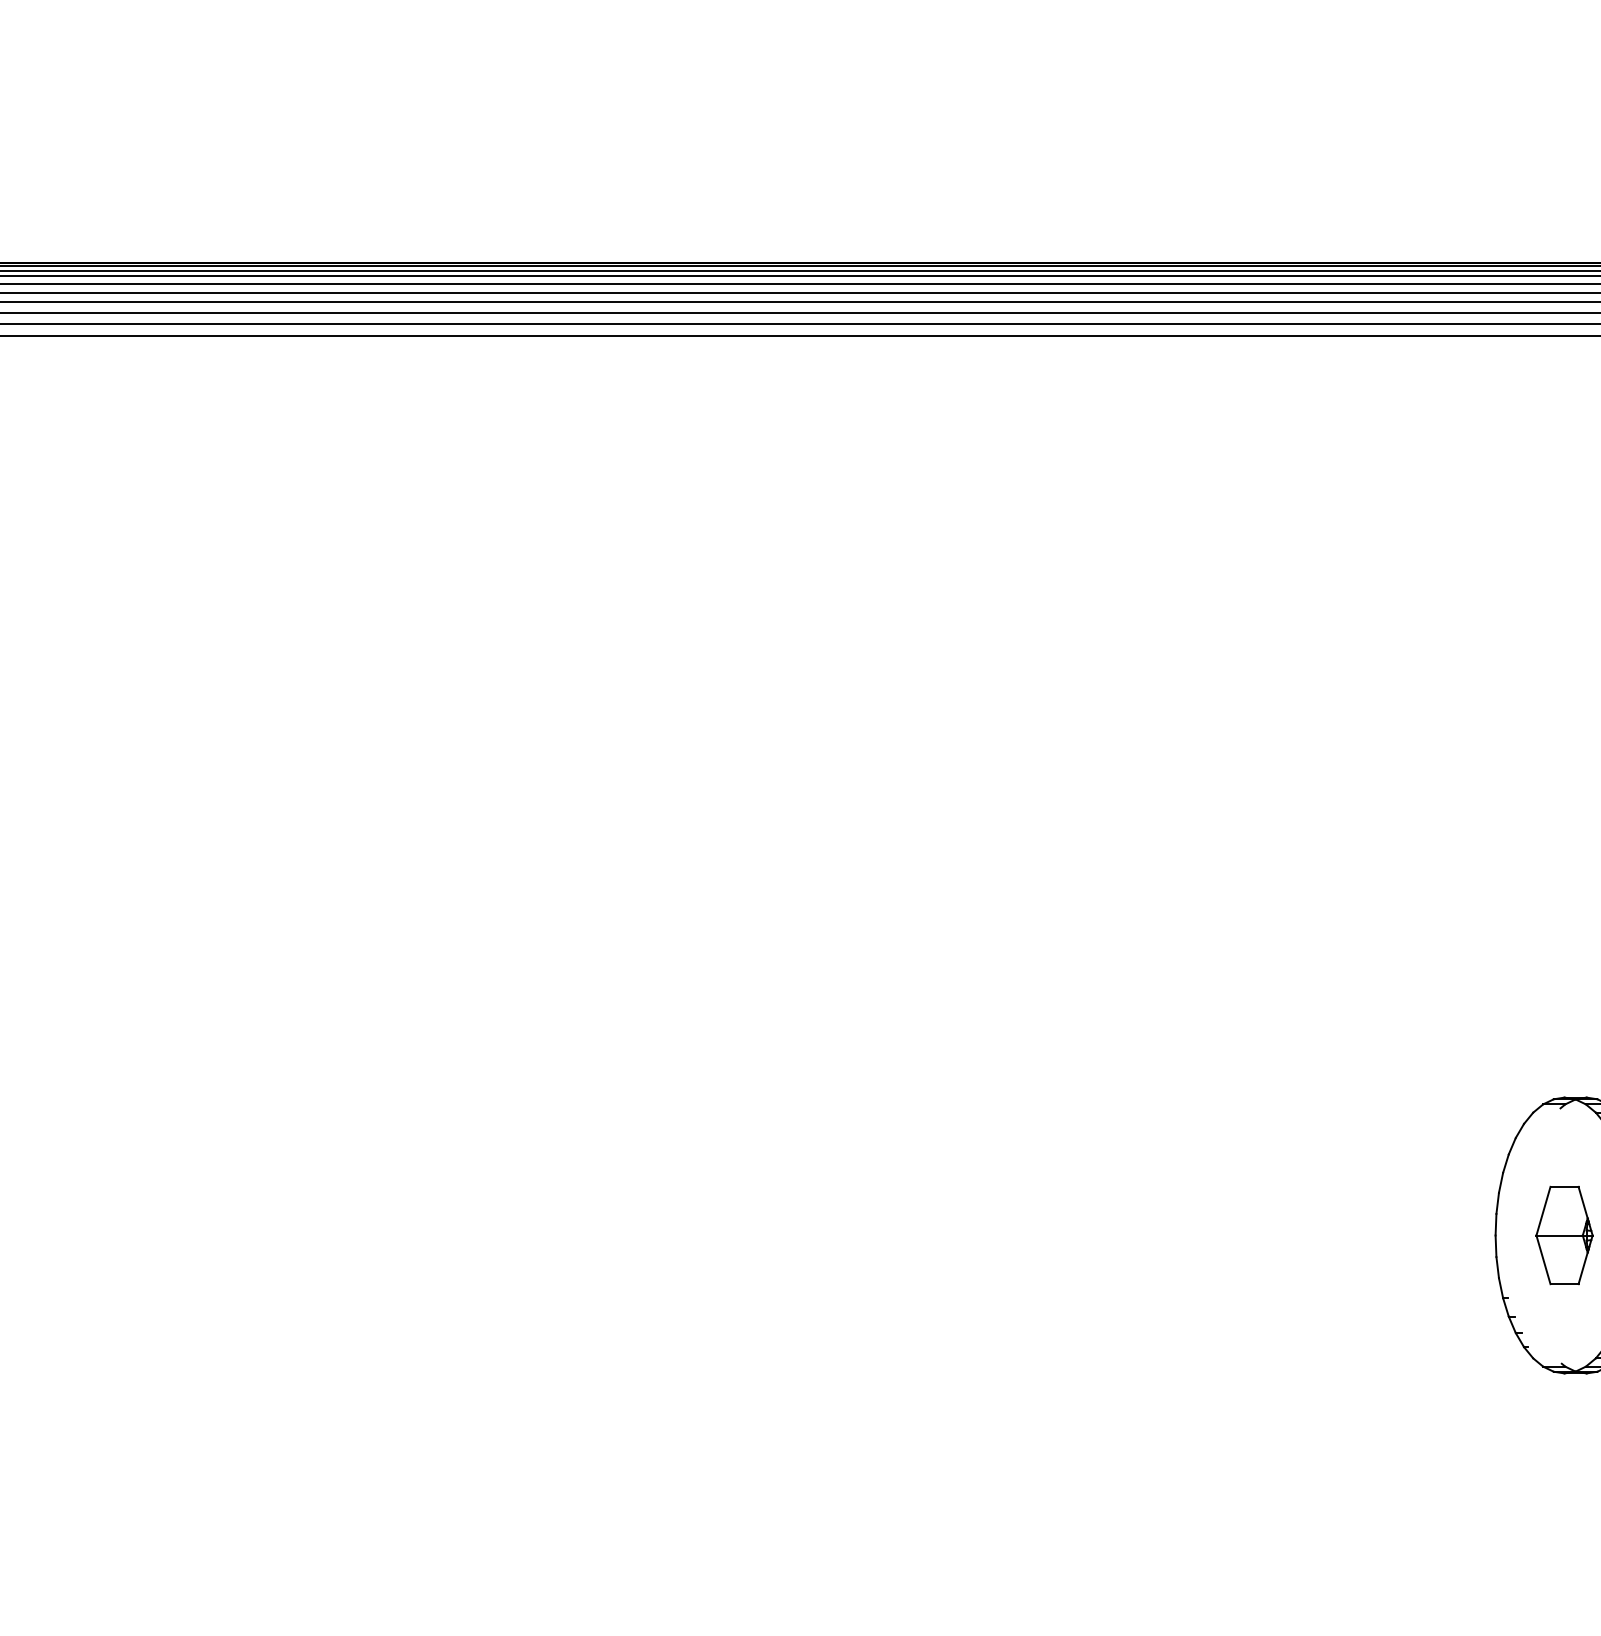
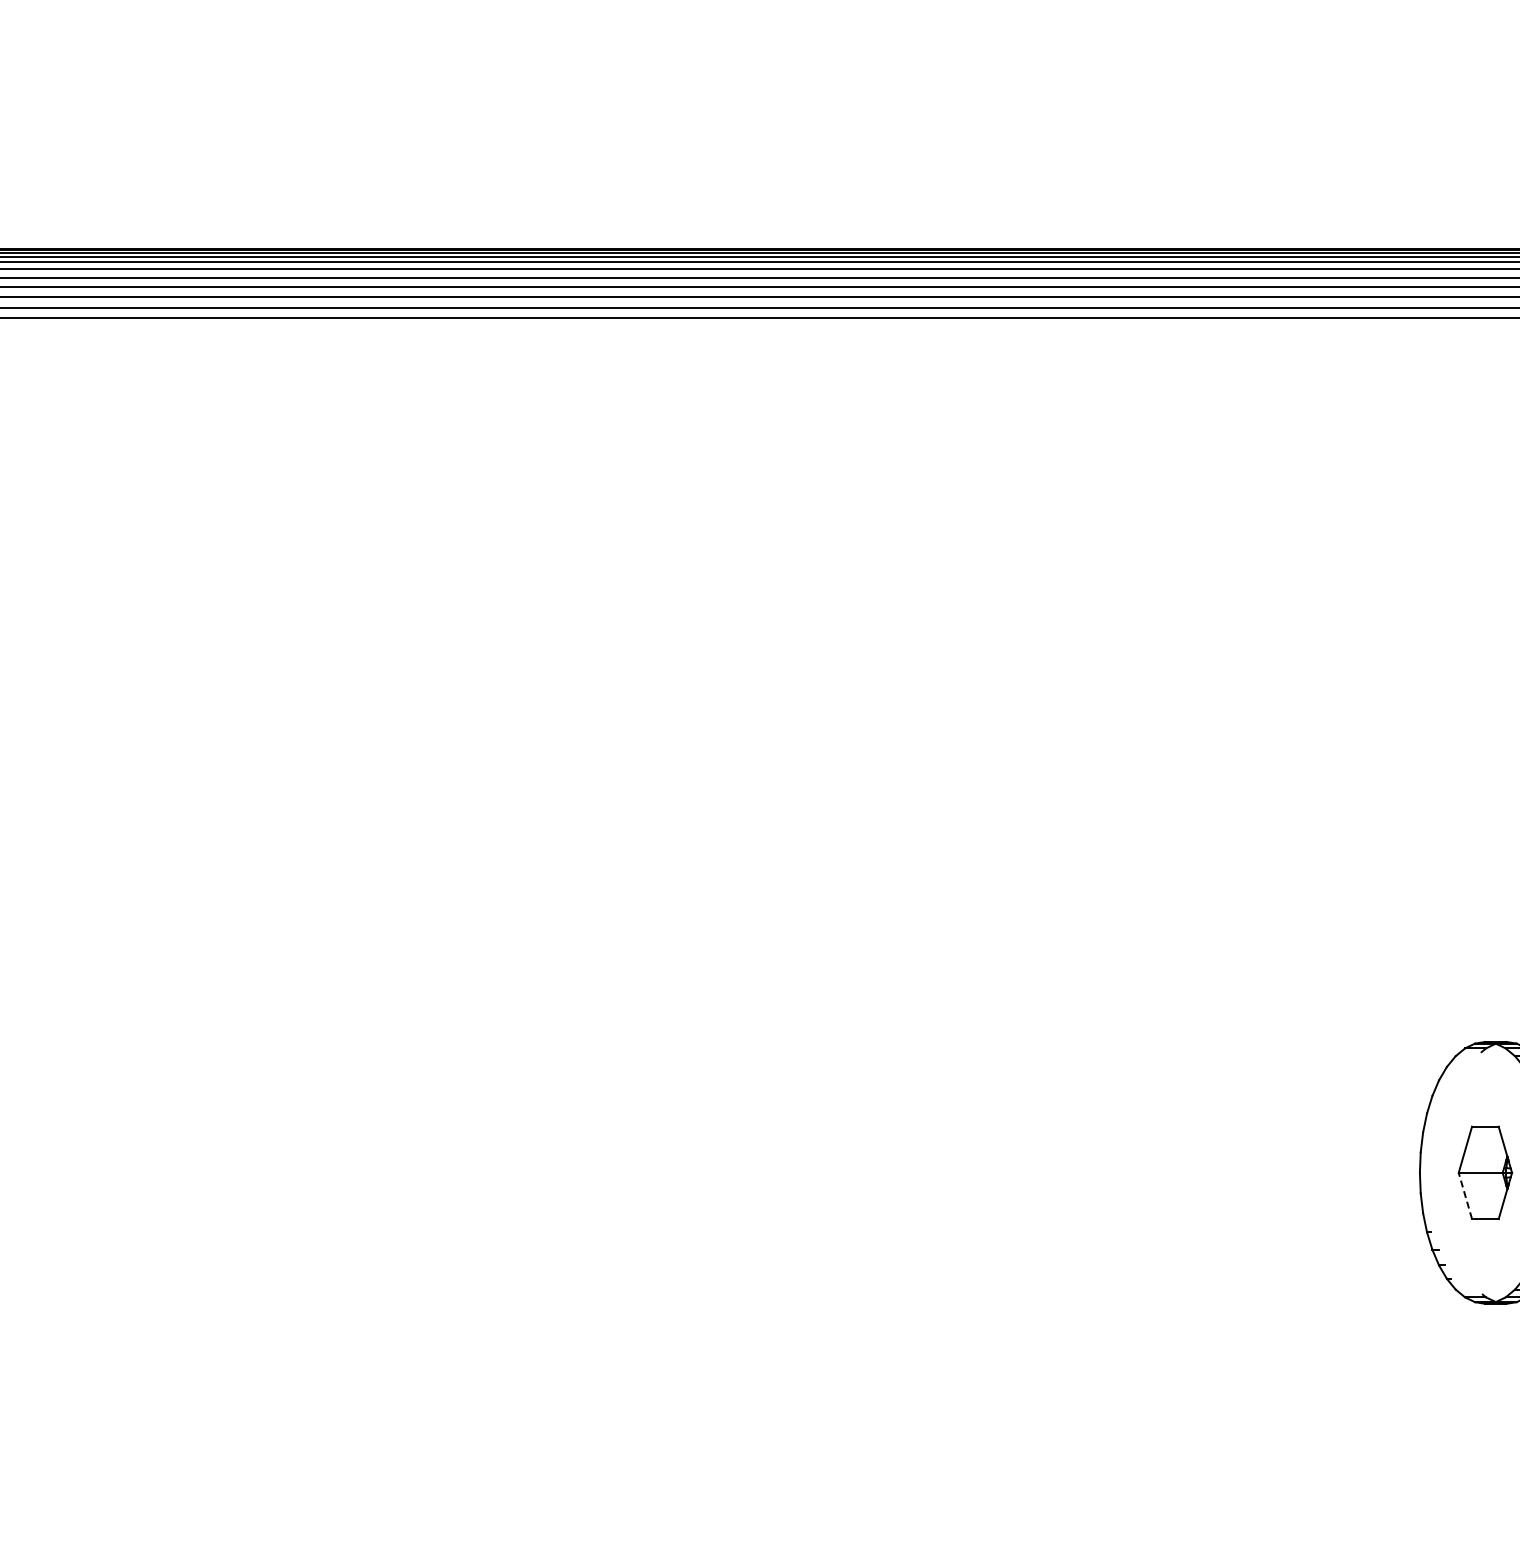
line: (1543, 1259) -> (1465, 1195), solid -> dashed

